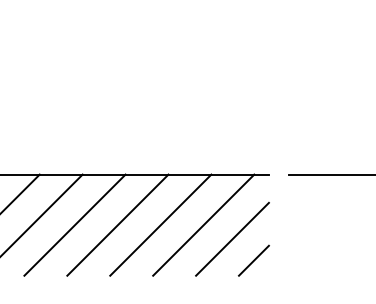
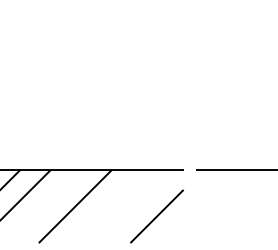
line: (74, 225) -> (44, 206), removed
line: (161, 225) -> (106, 206), removed
line: (203, 225) -> (136, 206), removed
line: (252, 260) -> (171, 231), removed

